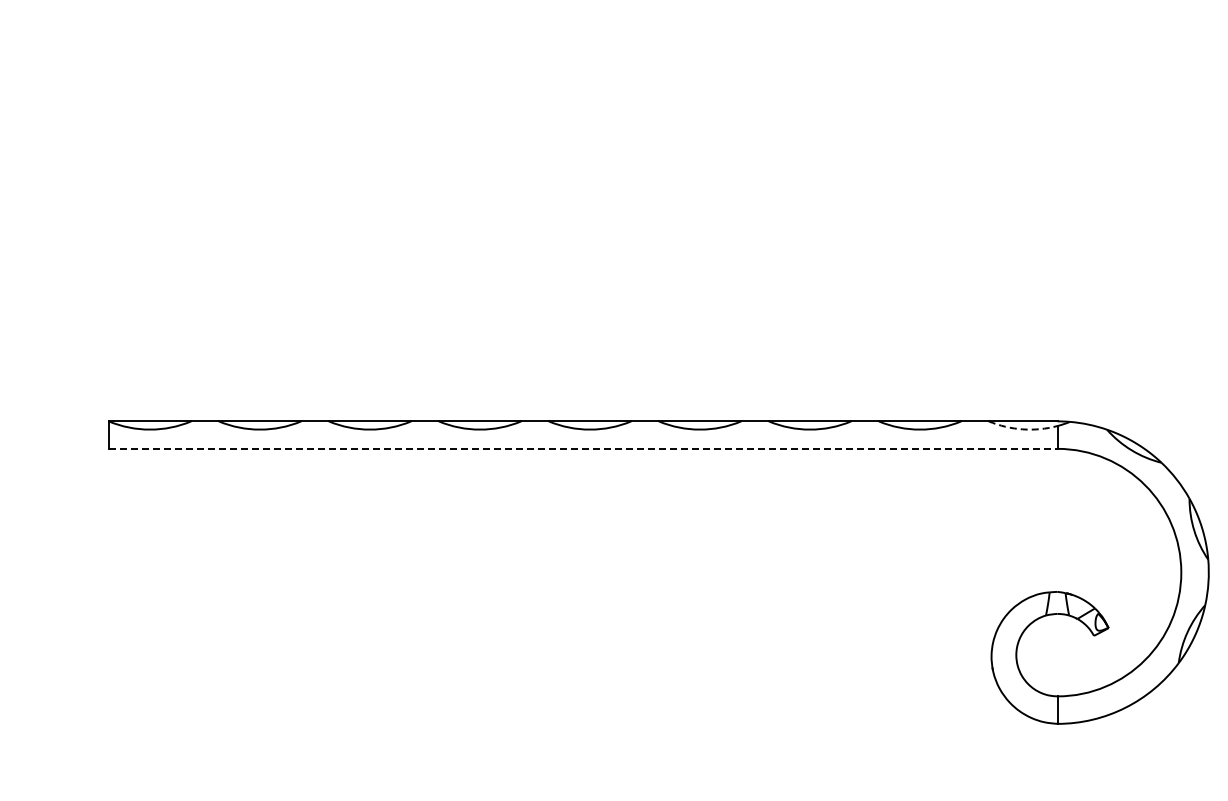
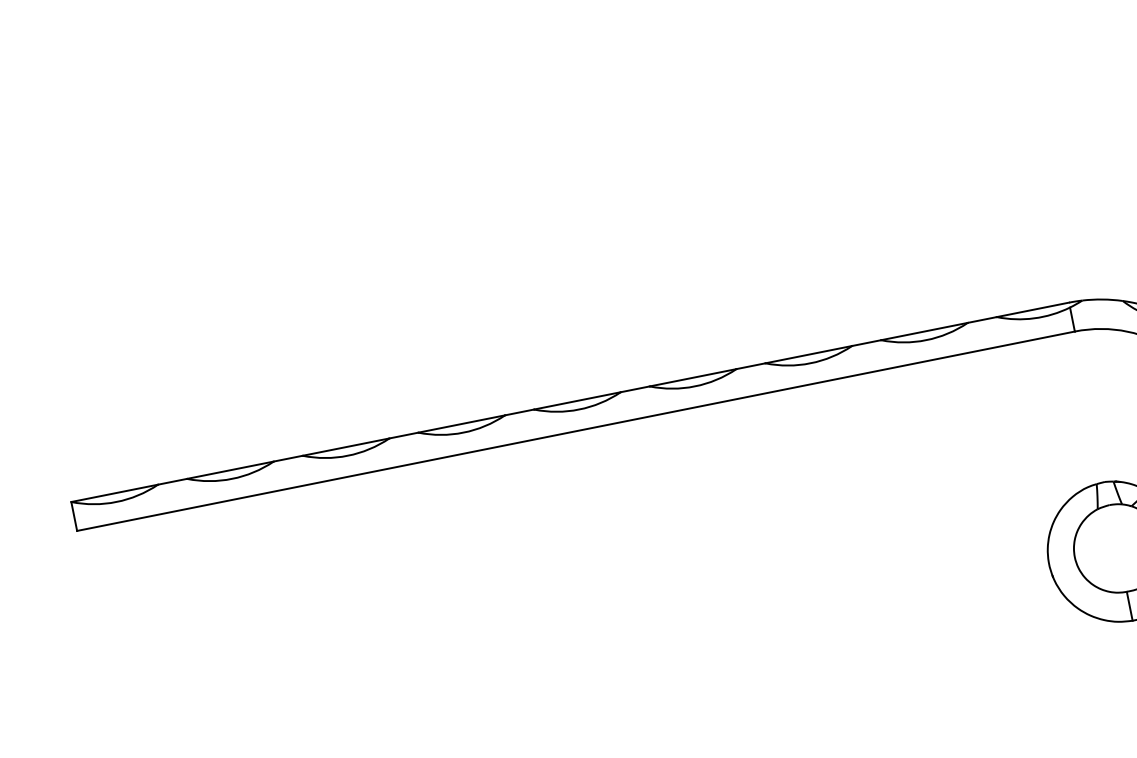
arc: (1022, 429) -> (1033, 318), dashed -> solid
line: (583, 448) -> (576, 430), dashed -> solid

